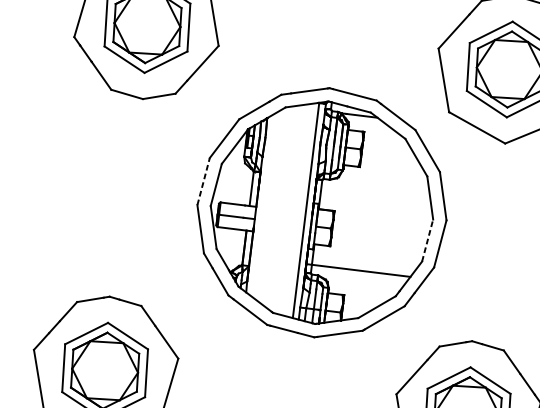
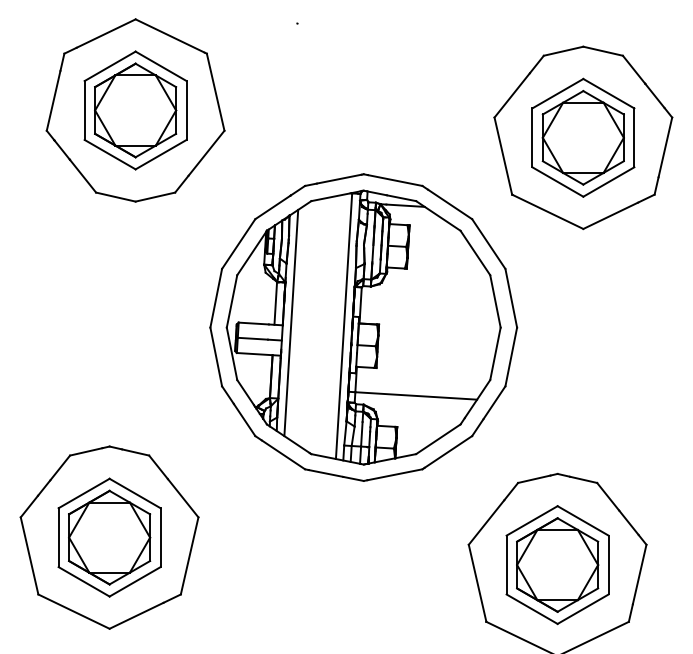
line: (203, 181) -> (216, 298), dashed -> solid
line: (263, 205) -> (291, 322), added
line: (427, 240) -> (495, 353), dashed -> solid

